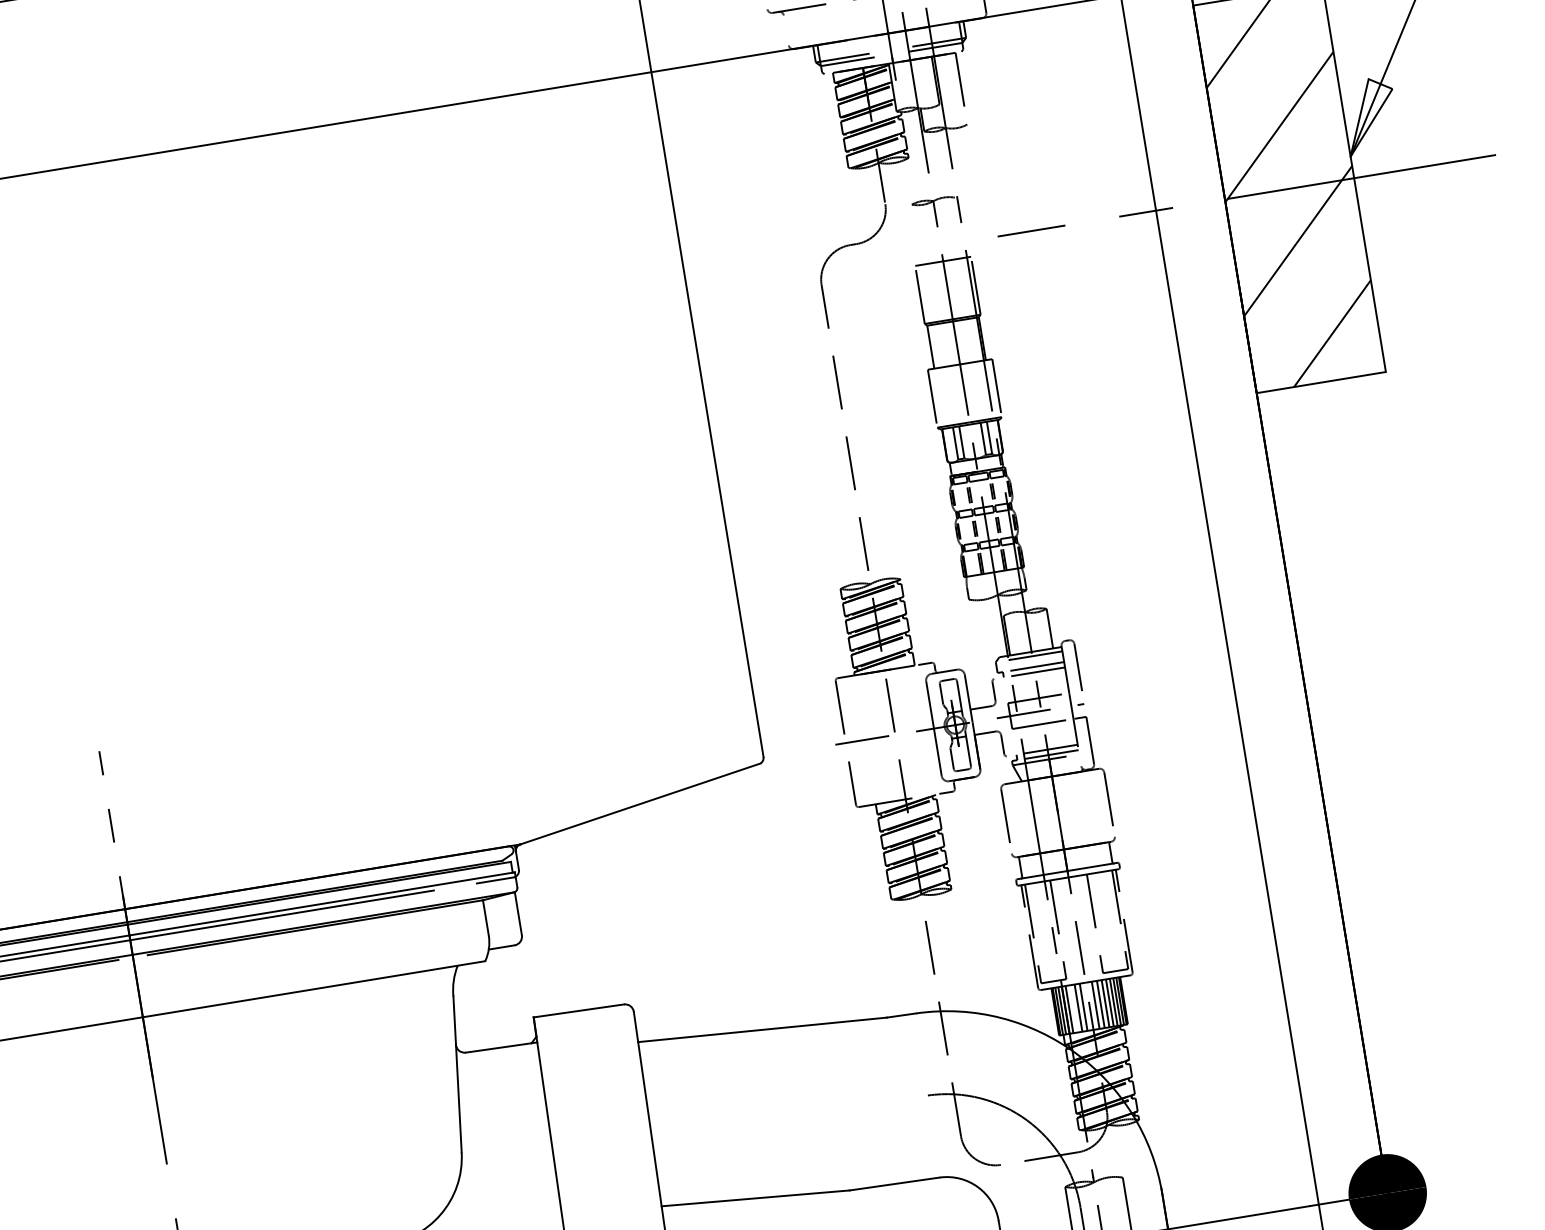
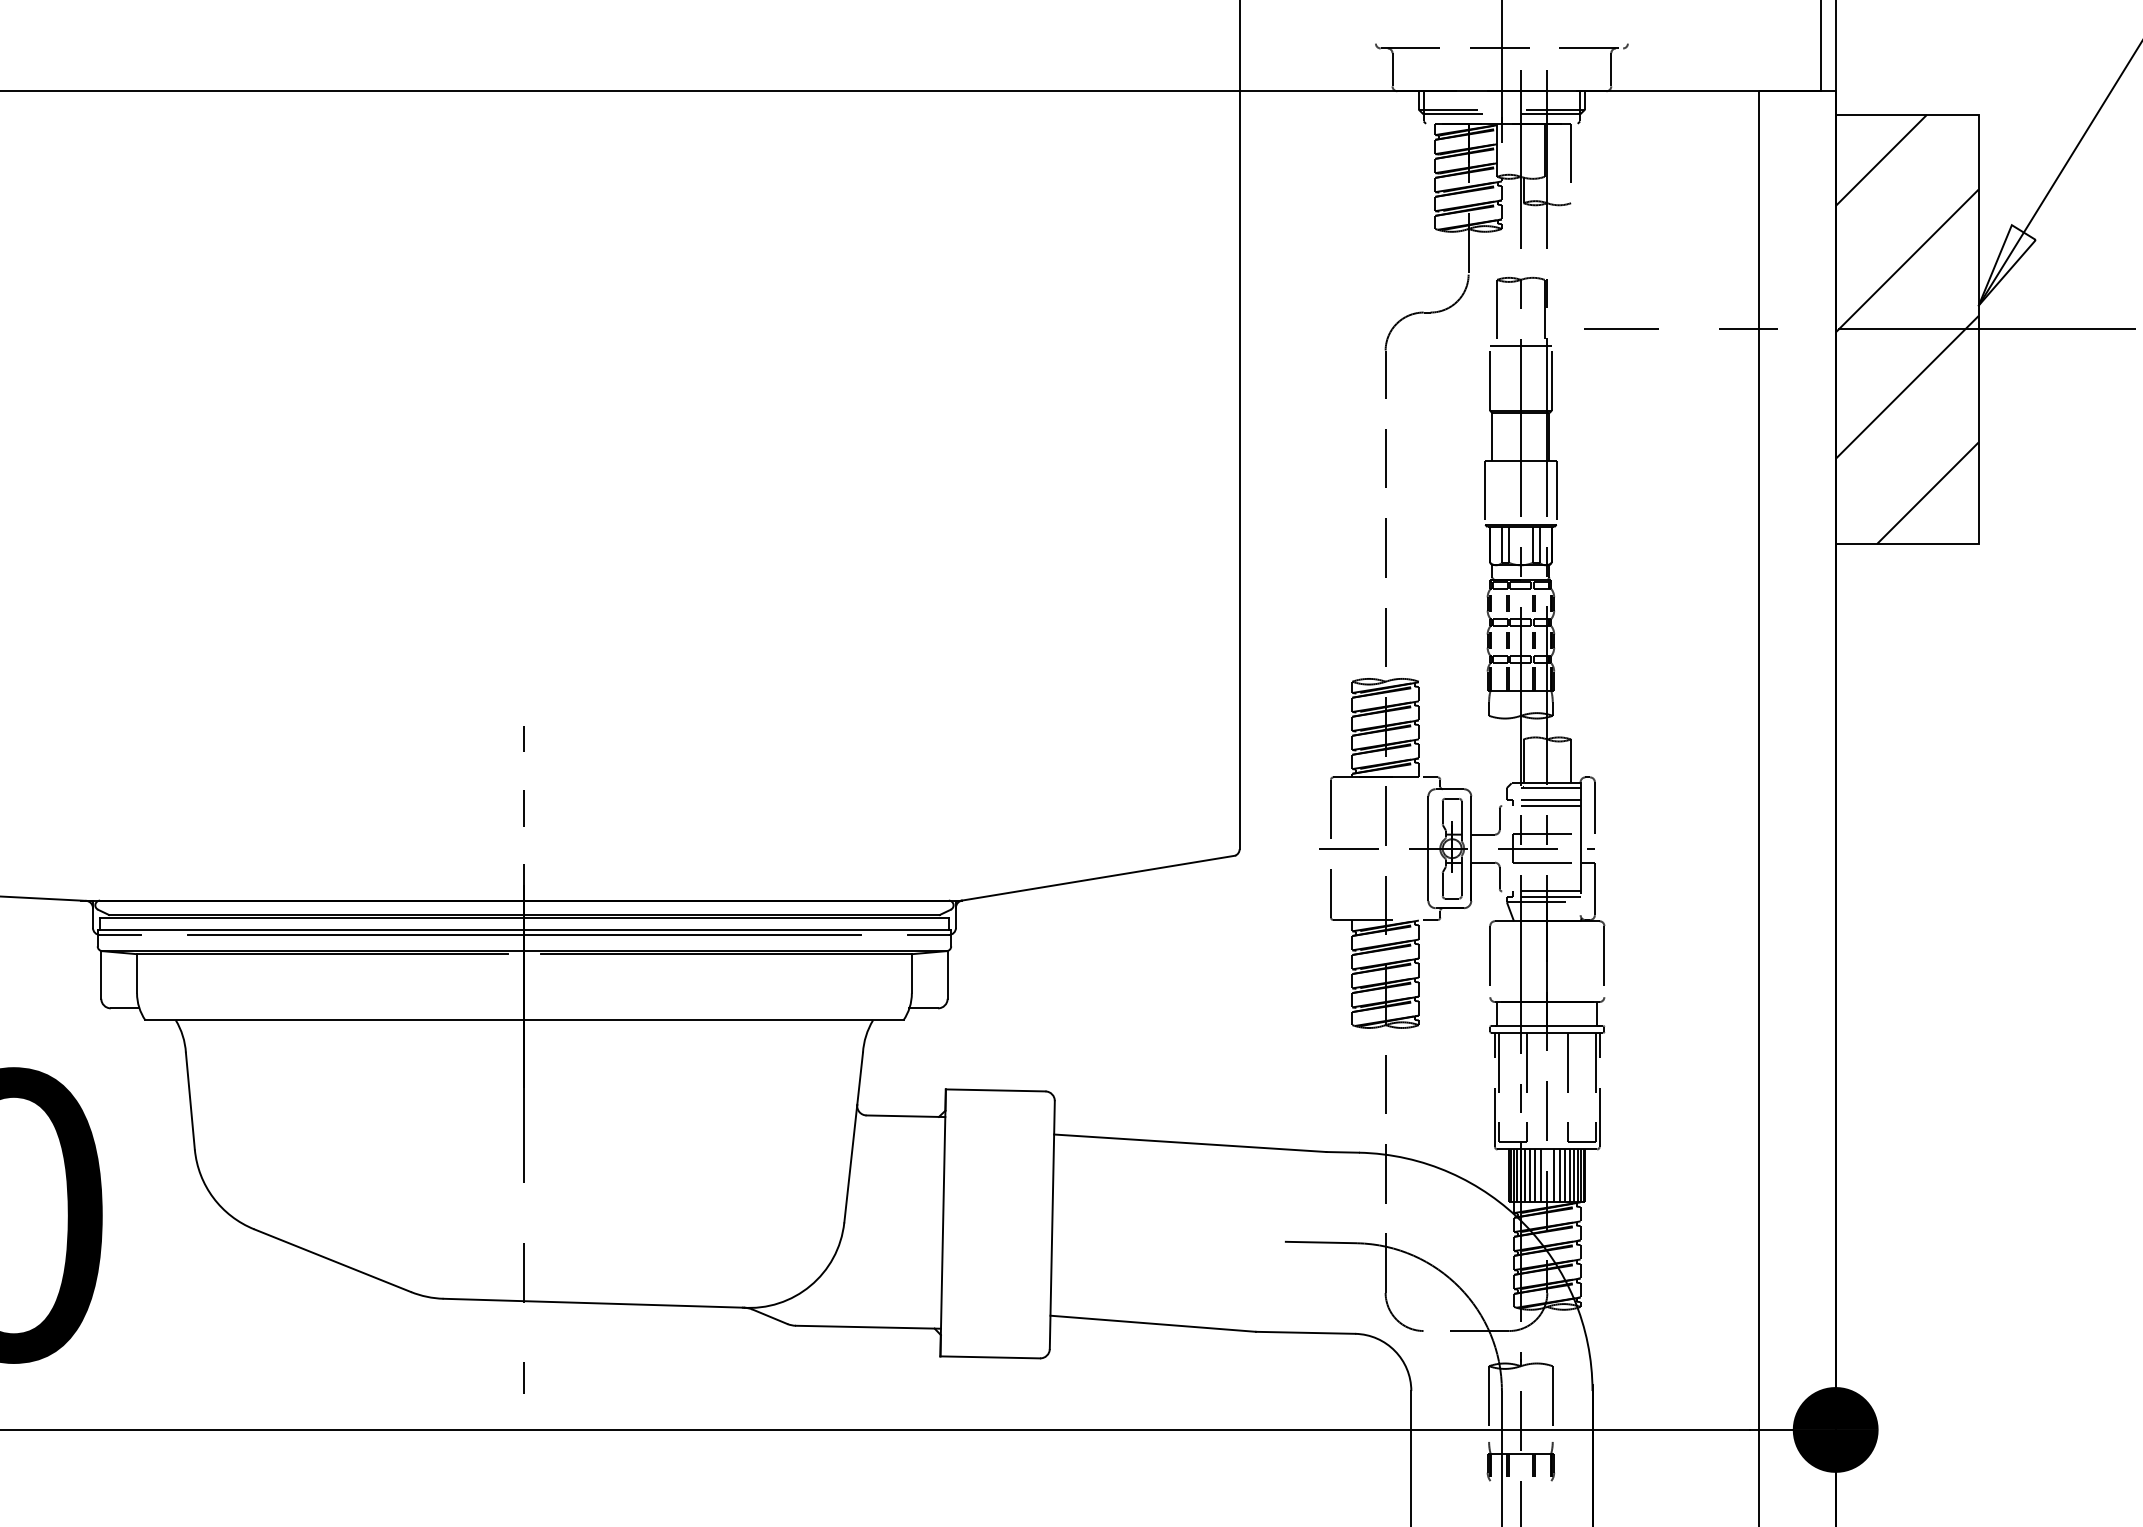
line: (786, 30) -> (1392, 69), added
line: (959, 227) -> (1544, 312), added
line: (917, 234) -> (1497, 312), added
line: (1073, 1008) -> (1529, 1175), added
line: (894, 1100) -> (1320, 1242), added

